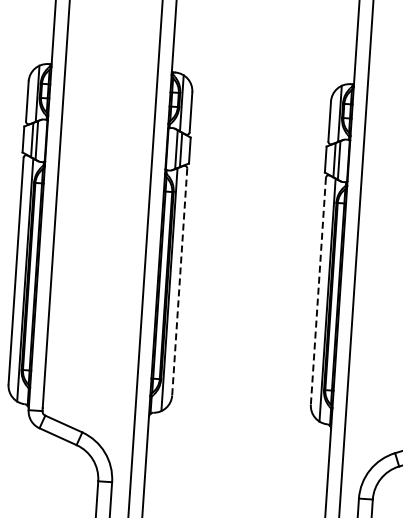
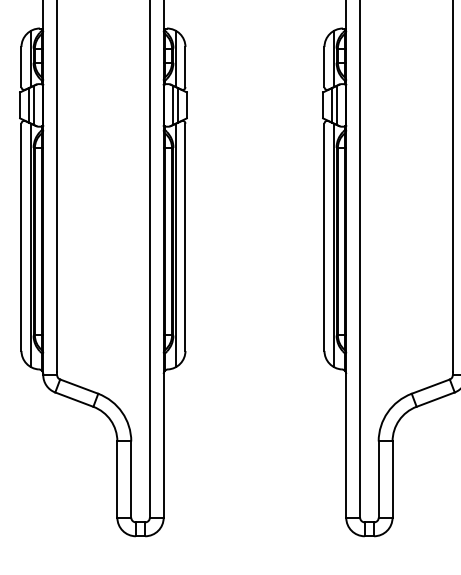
line: (179, 282) -> (185, 237), dashed -> solid
line: (318, 291) -> (324, 237), dashed -> solid

